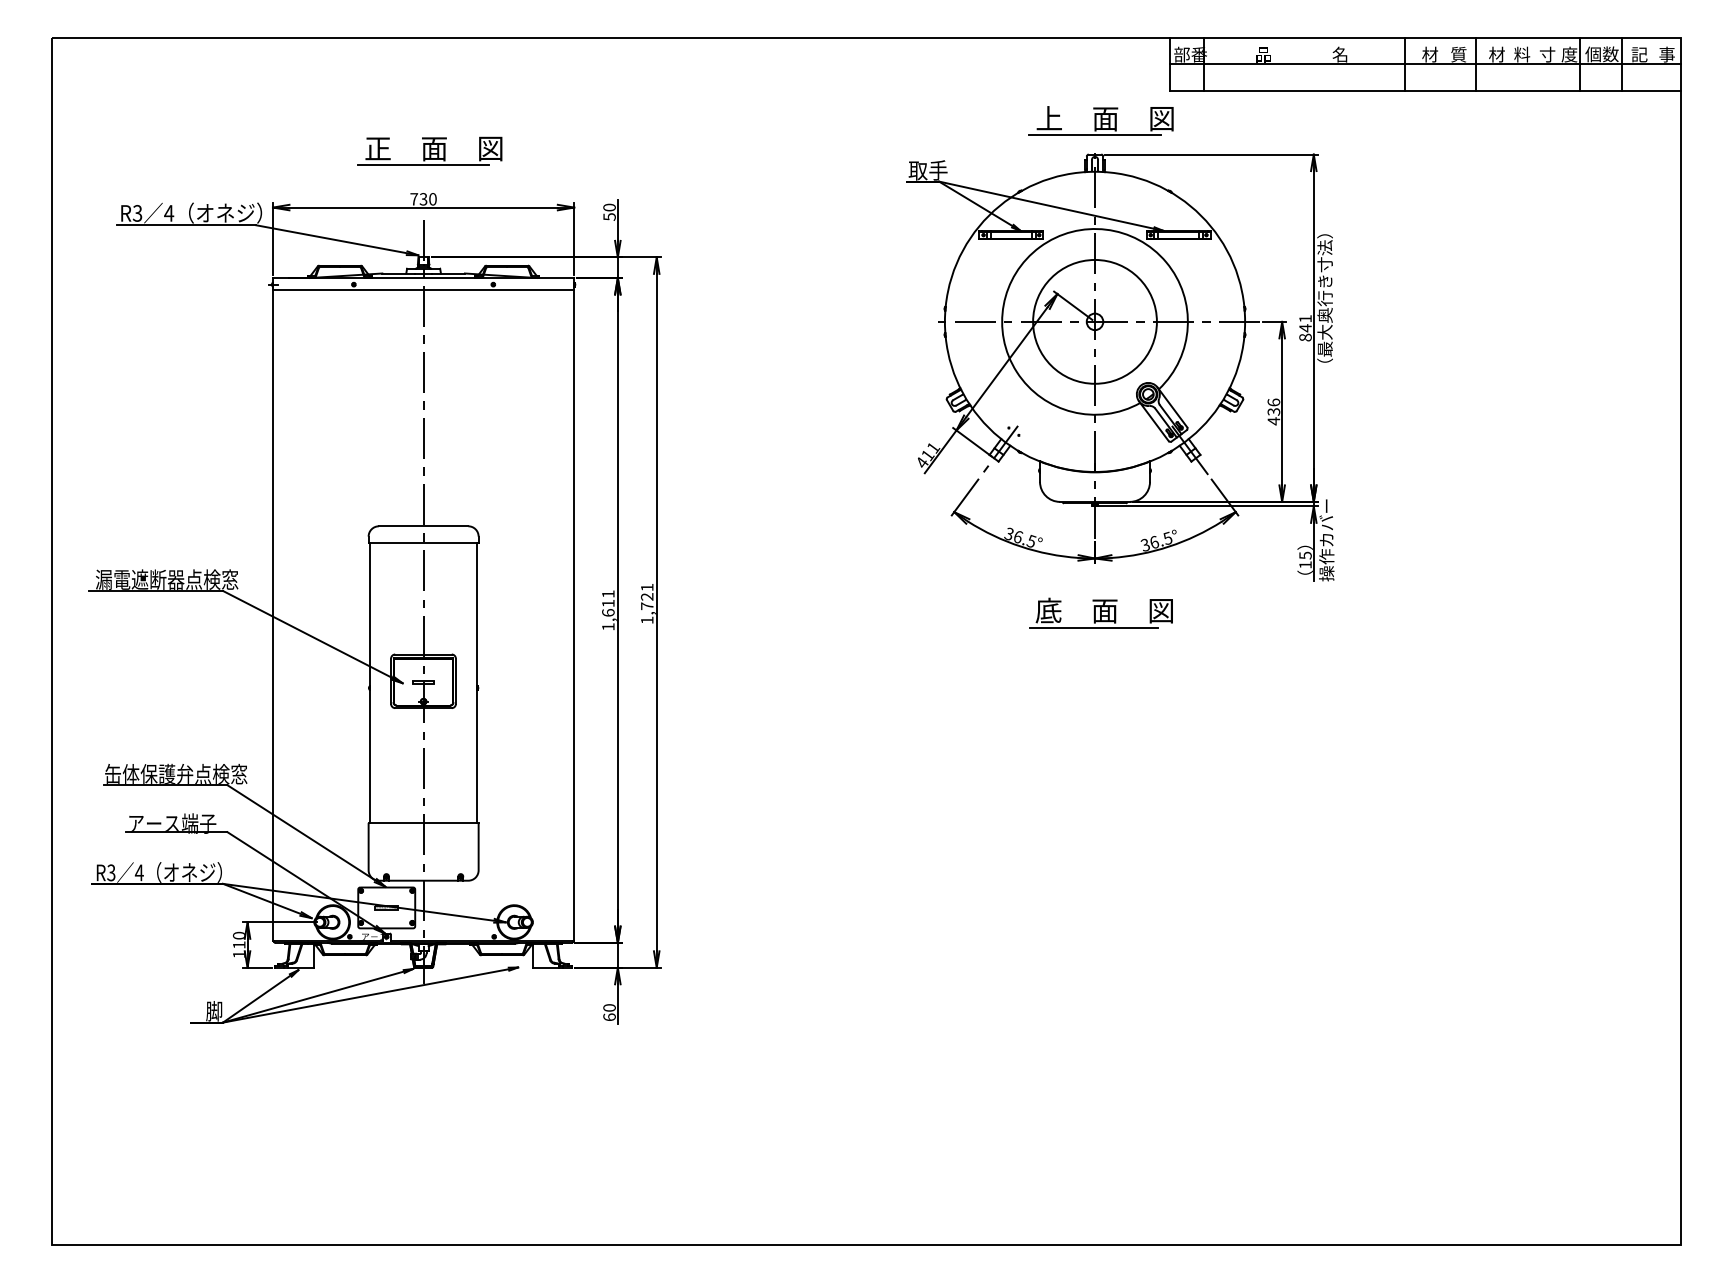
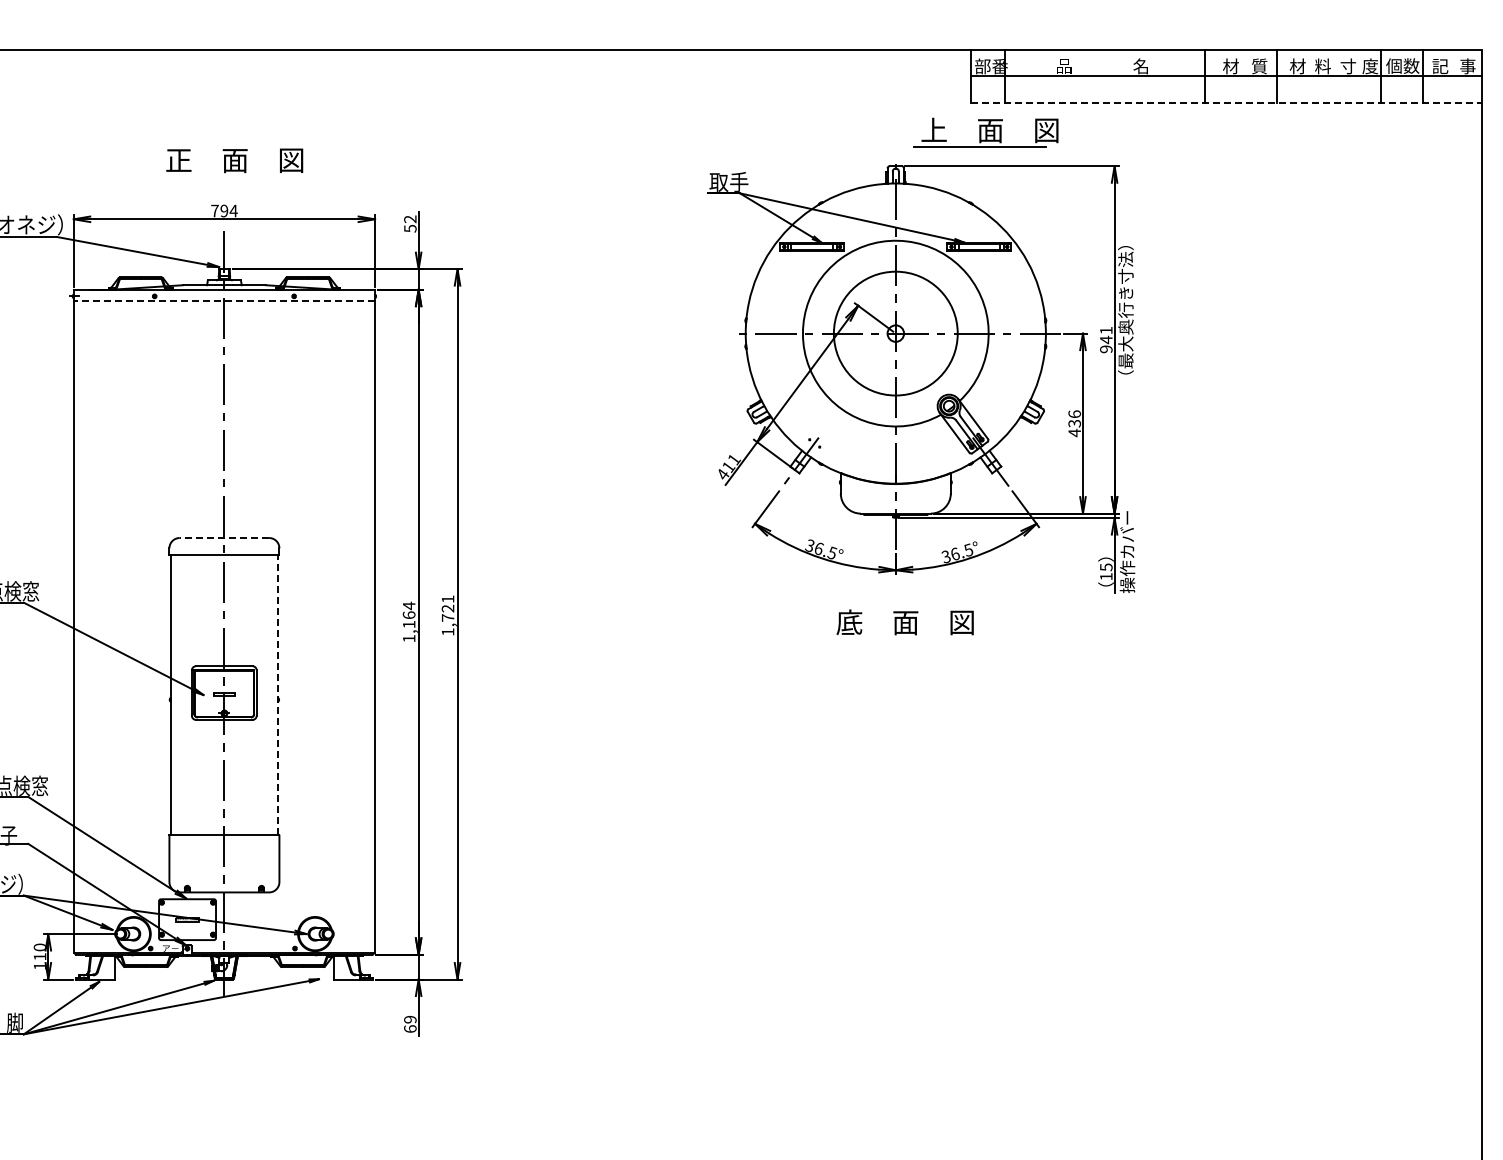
line: (1426, 91) -> (1227, 103), solid -> dashed
part: (1100, 120) -> (985, 132), moved
line: (423, 164) -> (224, 176), removed
text: (428, 199) -> (229, 211), 730 -> 794
text: (609, 207) -> (410, 219), 50 -> 52
line: (423, 289) -> (224, 301), solid -> dashed
text: (1305, 337) -> (1106, 349), 841 -> 941
line: (423, 526) -> (224, 538), solid -> dashed
text: (608, 603) -> (409, 615), 1,611 -> 1,164
line: (1093, 627) -> (894, 639), removed
line: (477, 682) -> (278, 694), solid -> dashed
text: (609, 1007) -> (410, 1019), 60 -> 69

